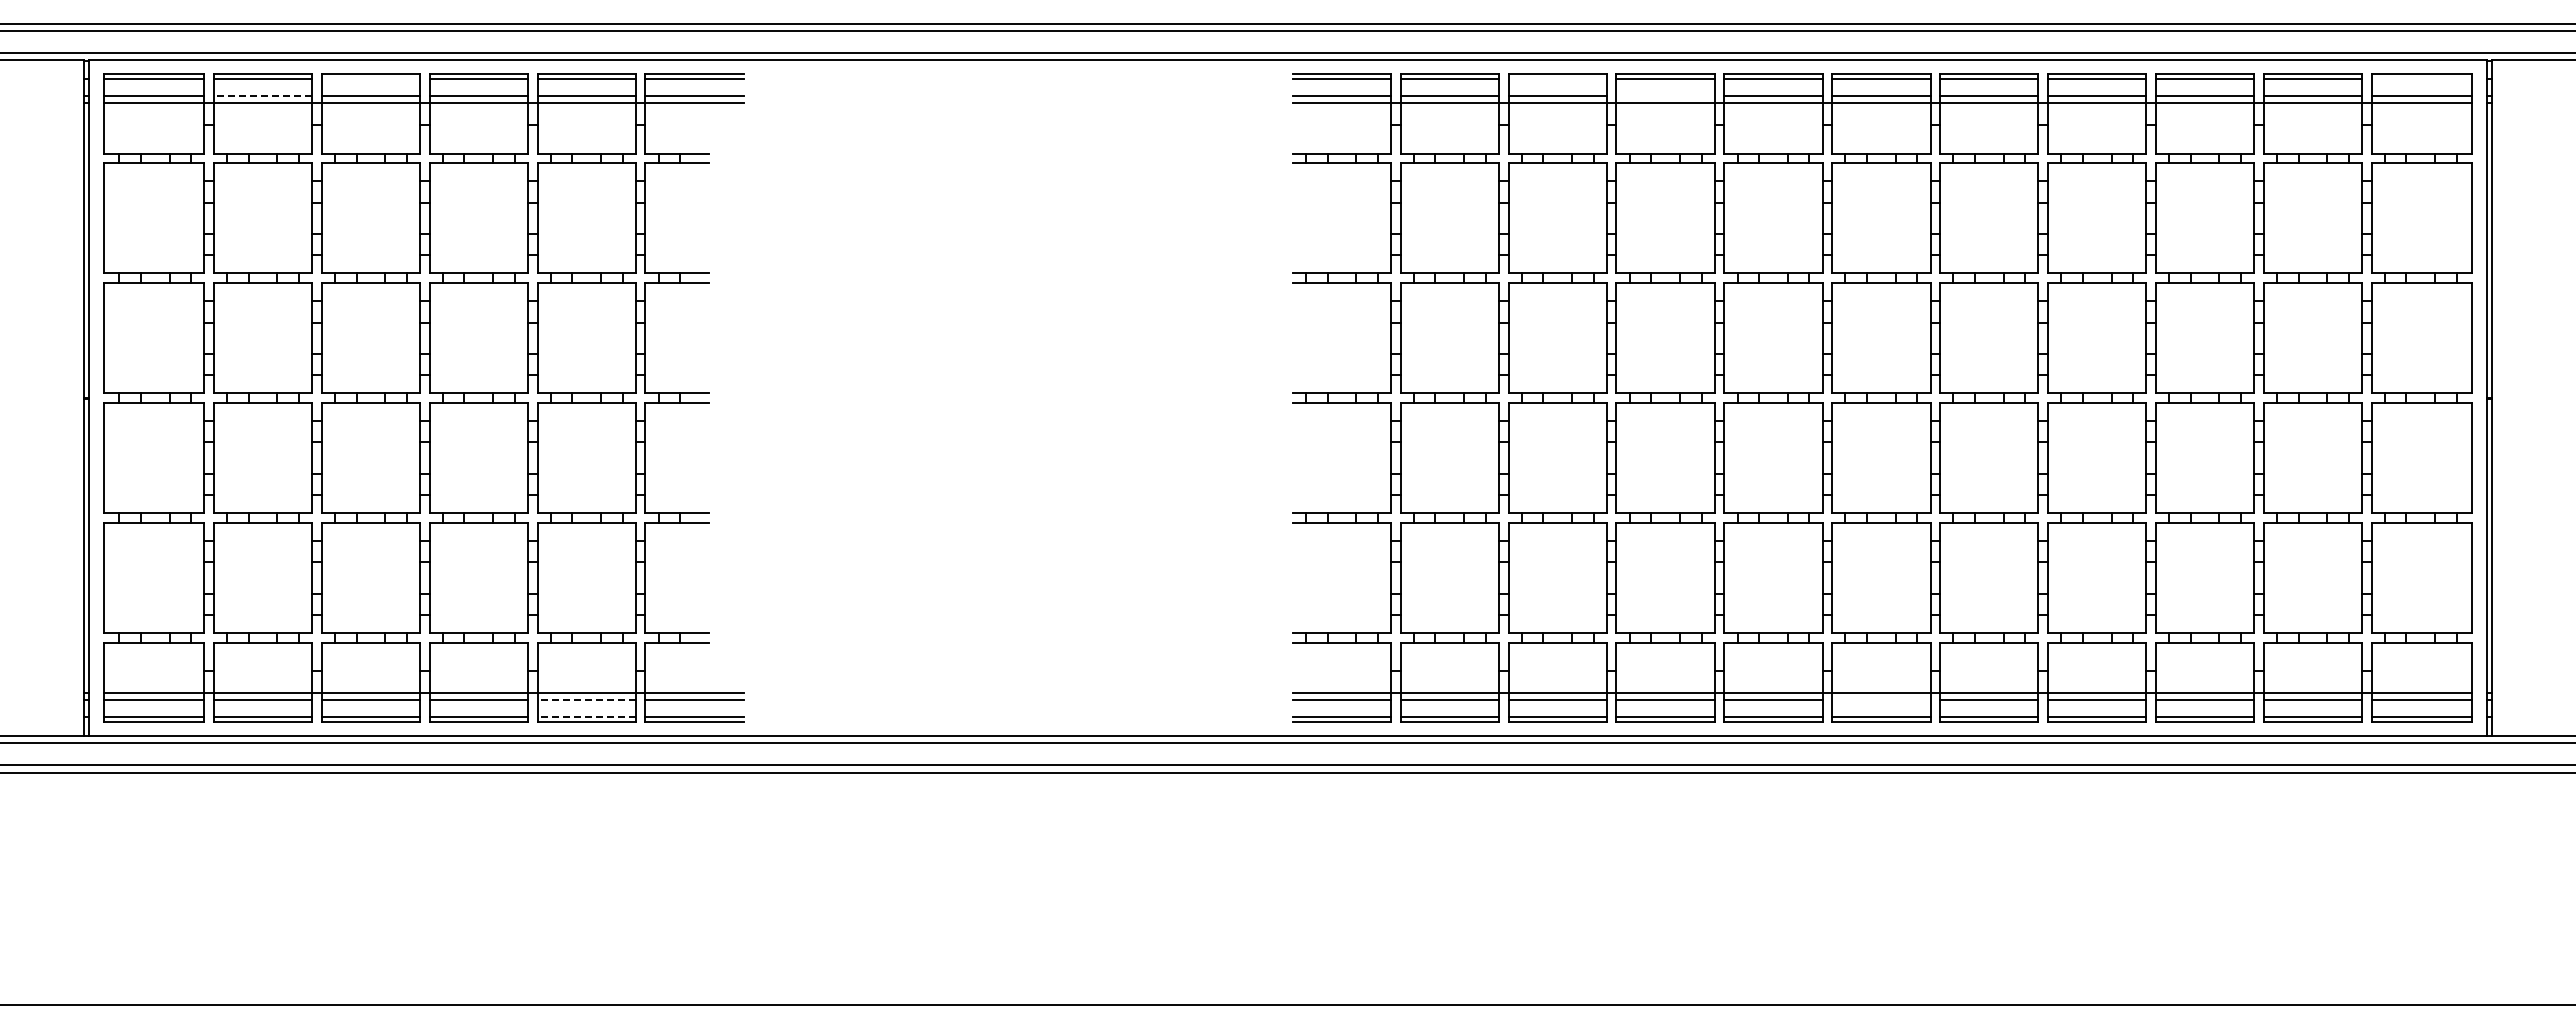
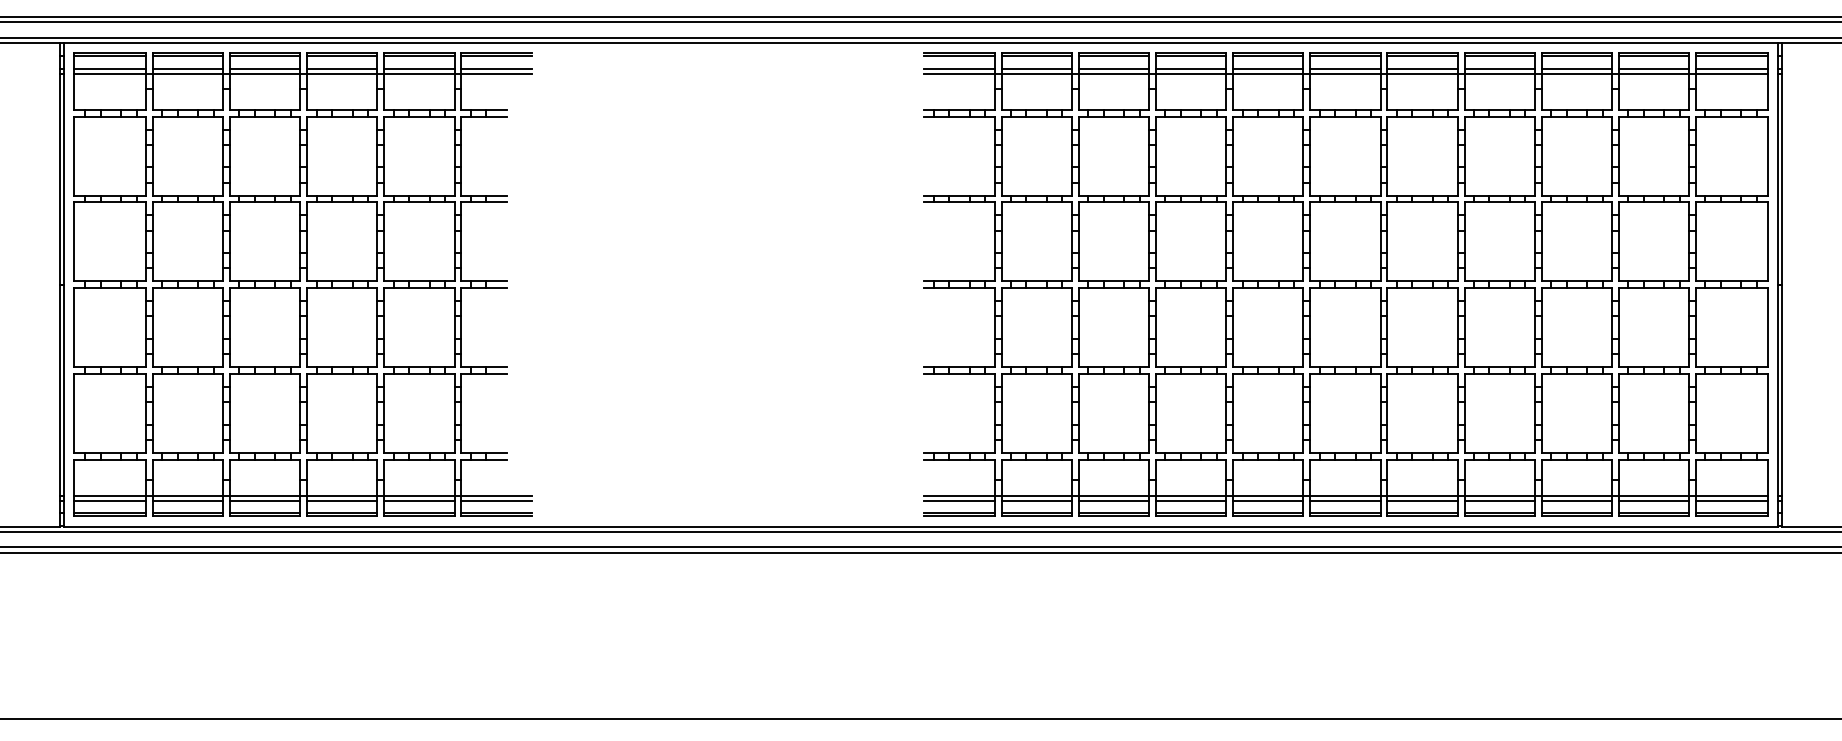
line: (370, 78) -> (264, 56), added
line: (1557, 78) -> (1113, 56), added
line: (2421, 78) -> (1731, 56), added
line: (262, 96) -> (187, 69), dashed -> solid
line: (1665, 96) -> (1190, 69), added
line: (586, 700) -> (419, 501), dashed -> solid
line: (1881, 700) -> (1345, 501), added
line: (586, 717) -> (419, 513), dashed -> solid

